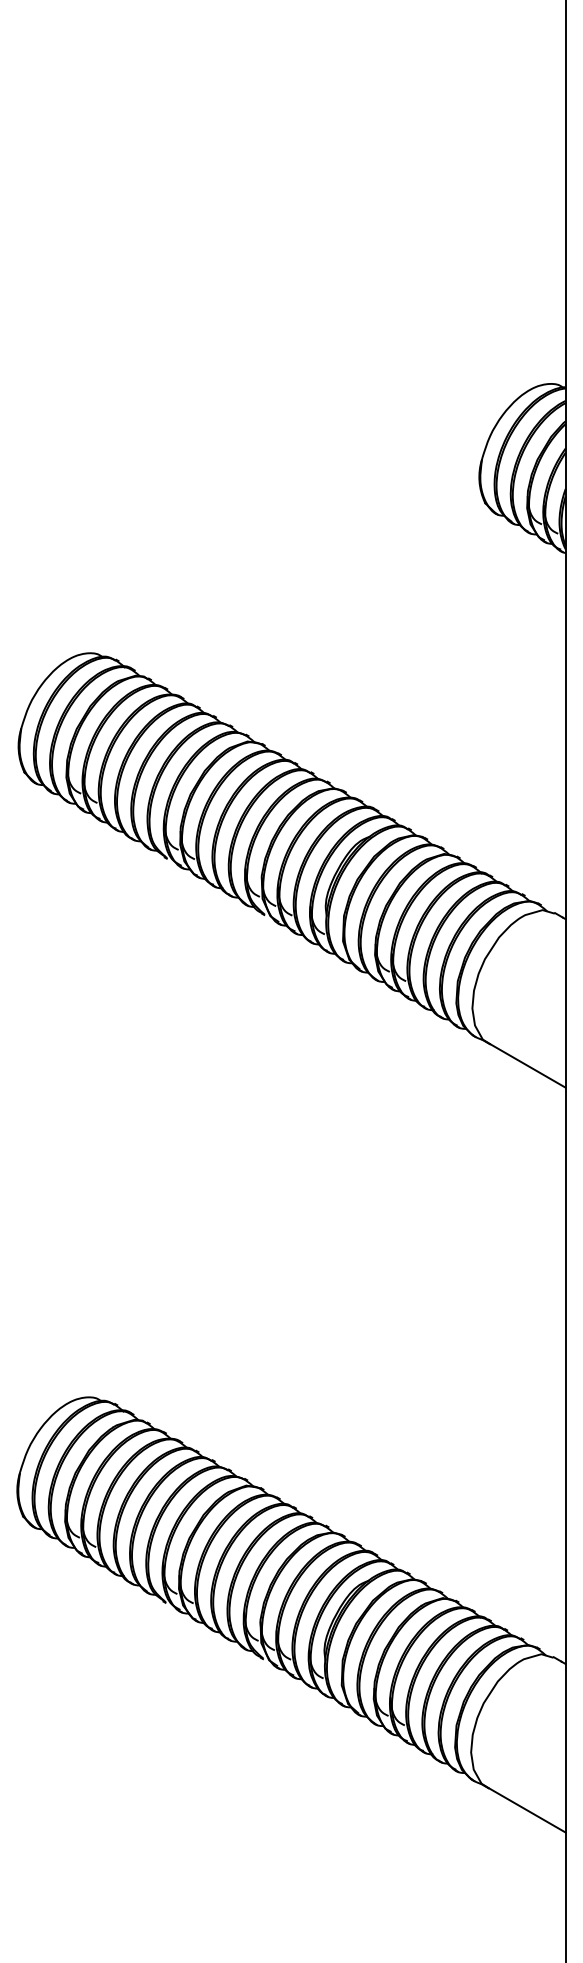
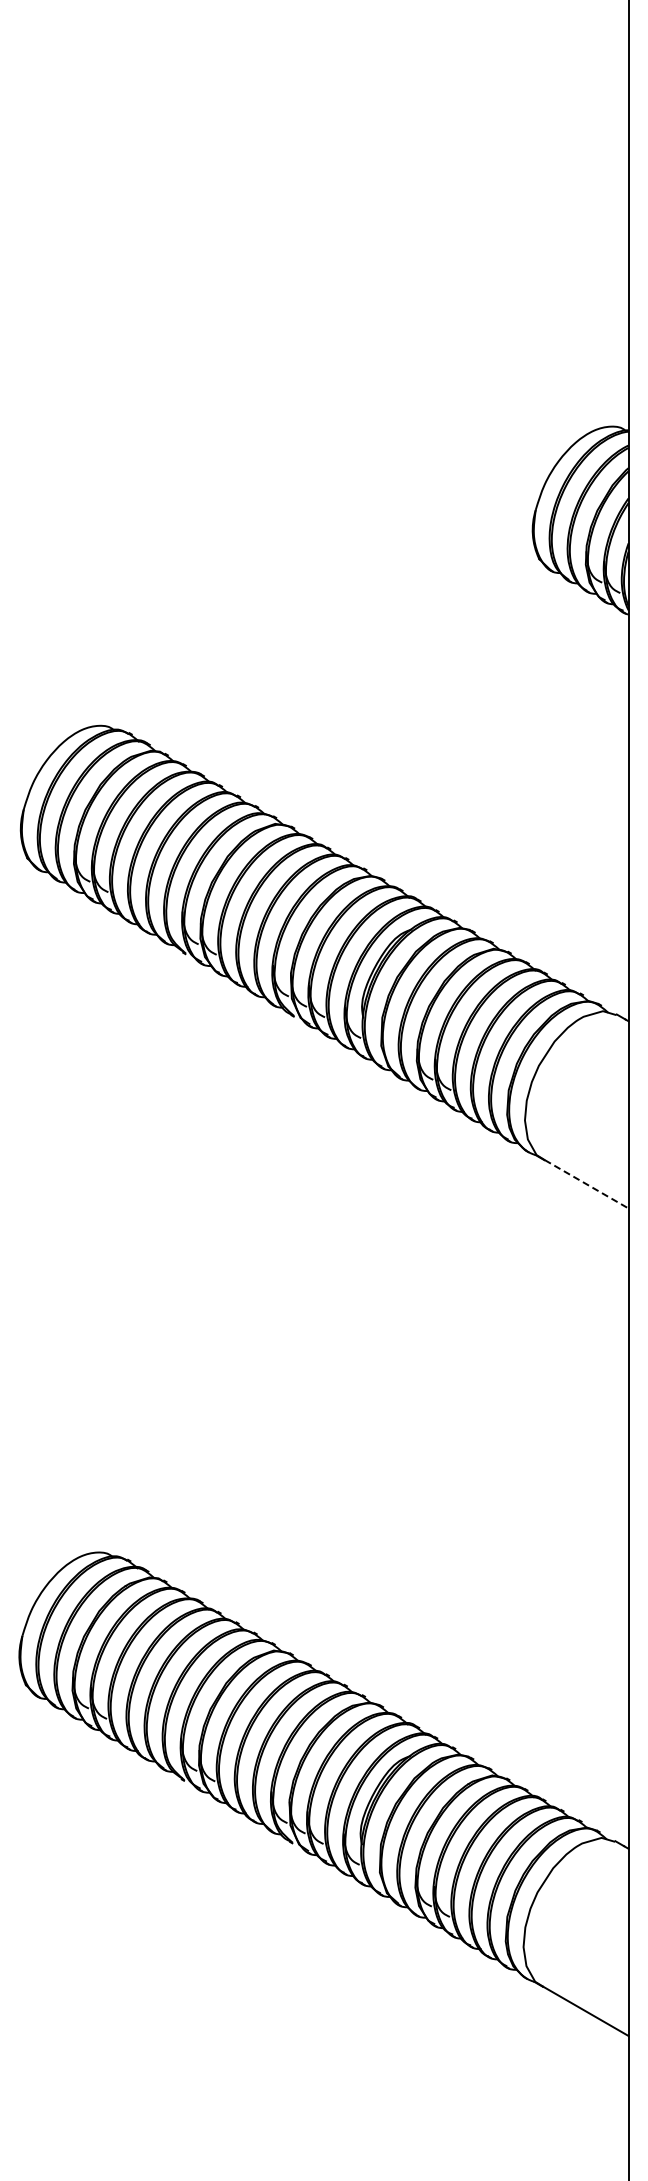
line: (528, 1066) -> (587, 1184), solid -> dashed

